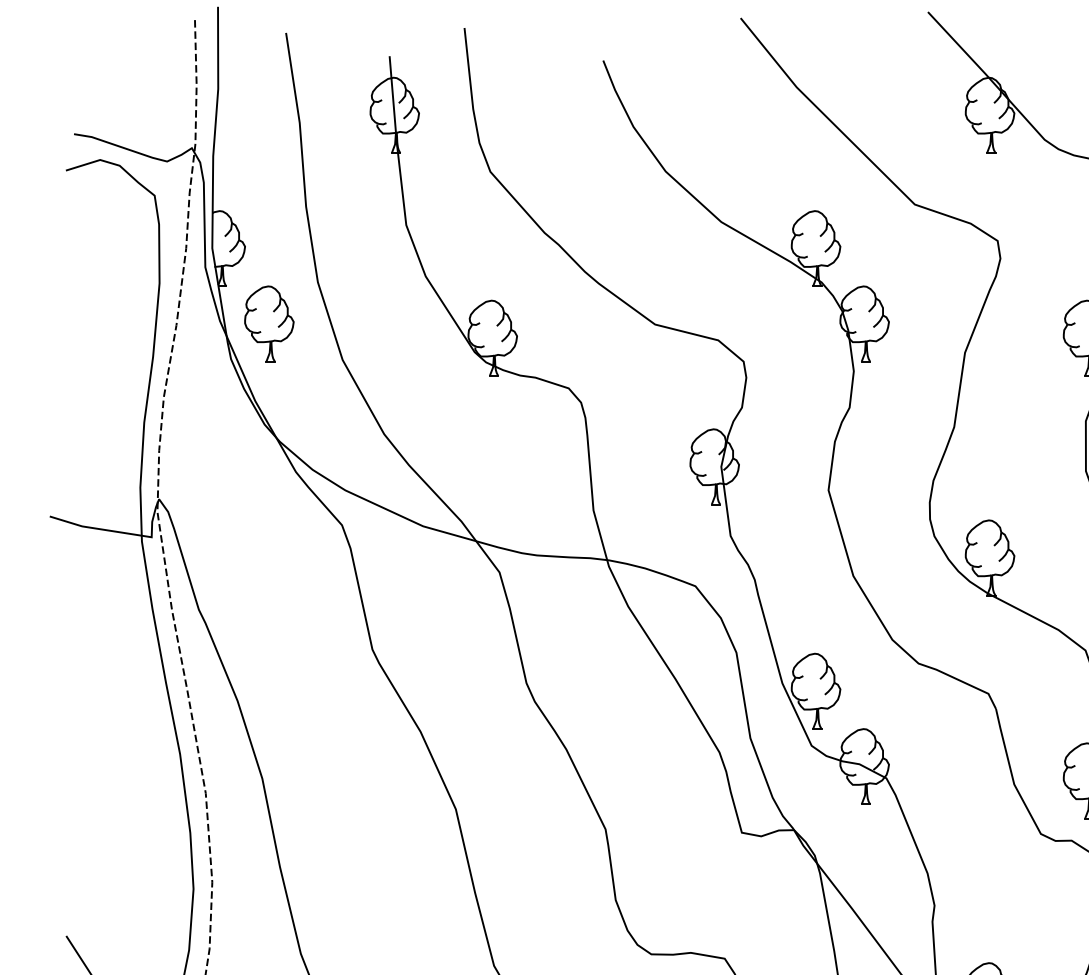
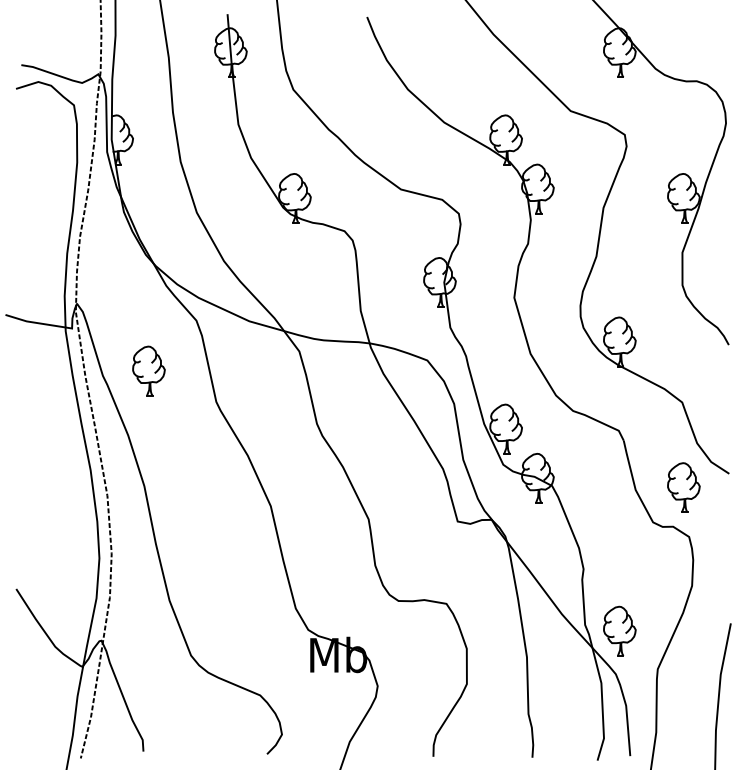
part: (268, 323) -> (148, 370), moved

